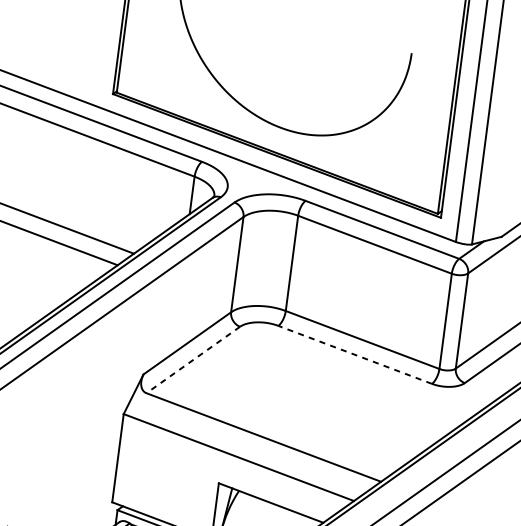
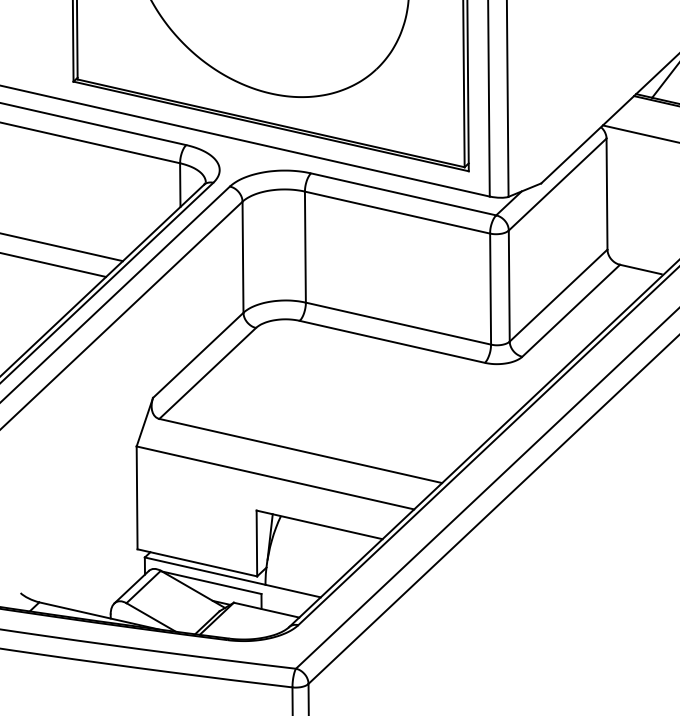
line: (355, 354) -> (392, 341), dashed -> solid
line: (193, 360) -> (207, 373), dashed -> solid

